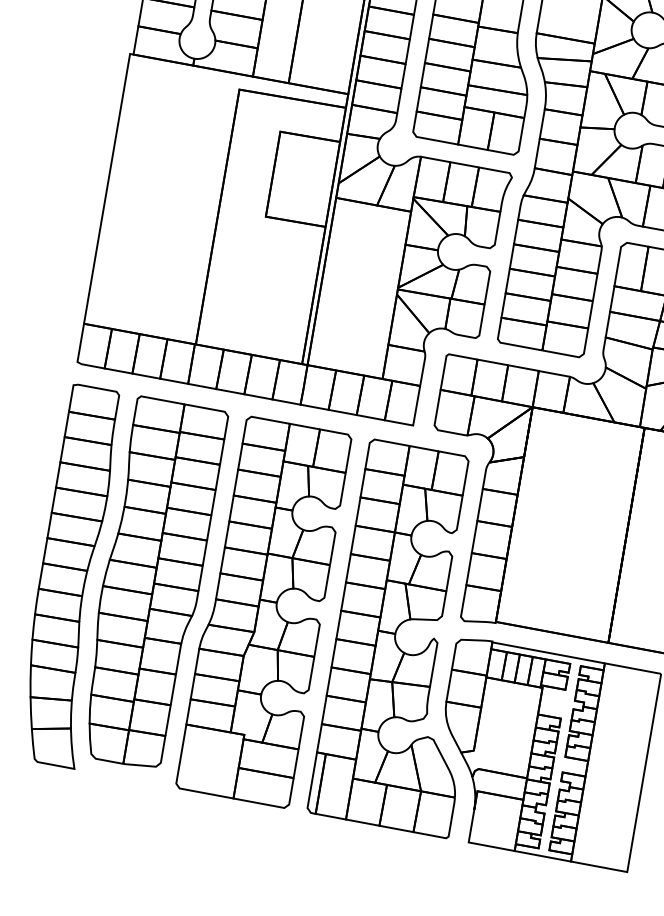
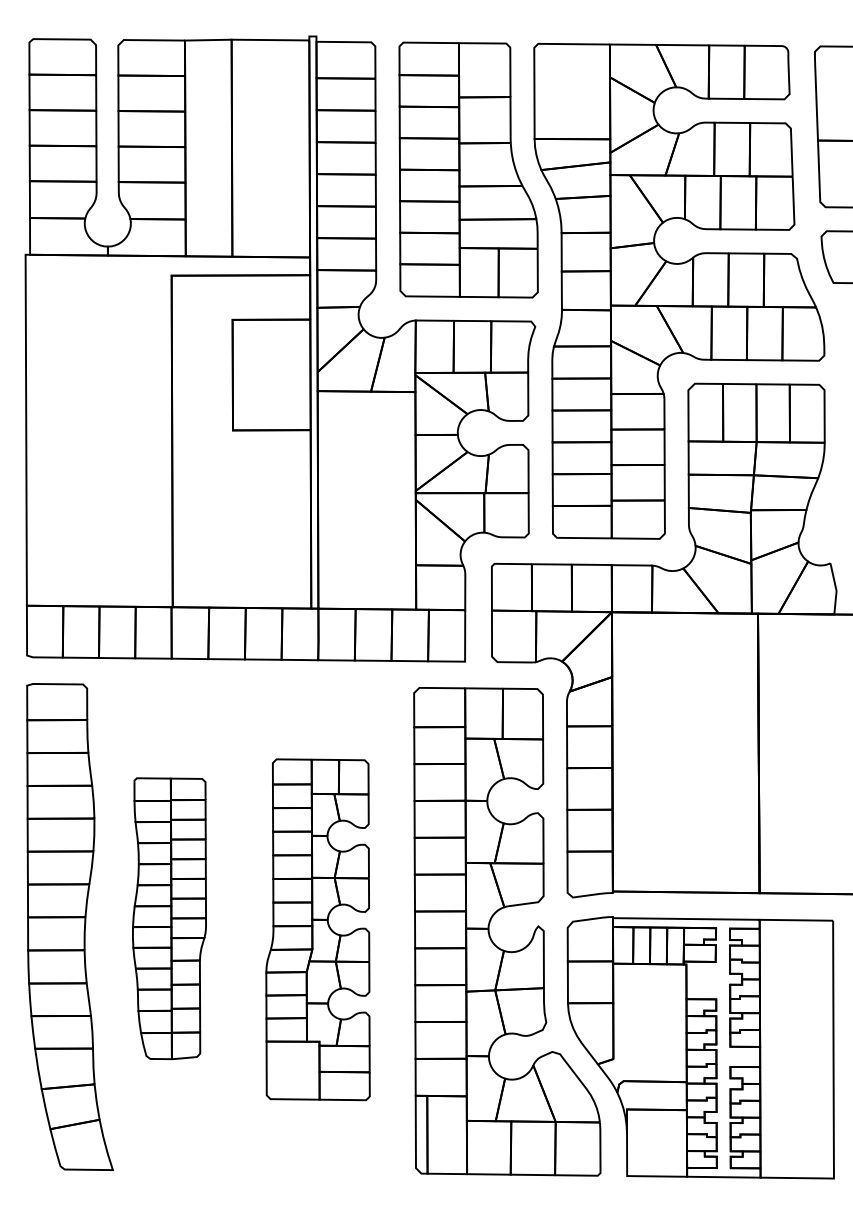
part: (151, 583) -> (169, 918), size x0.6
part: (263, 611) -> (317, 929), size x0.7

